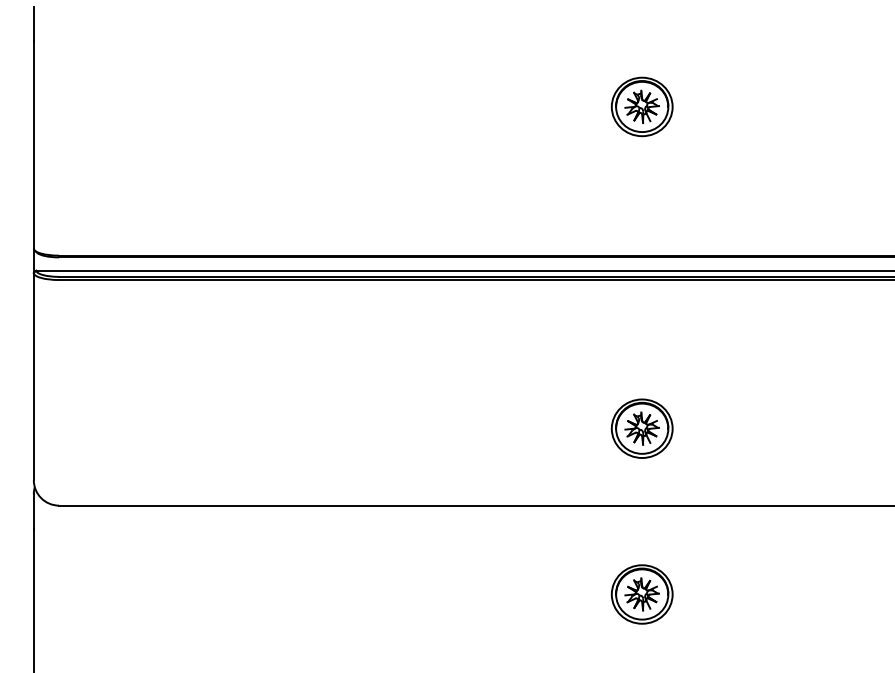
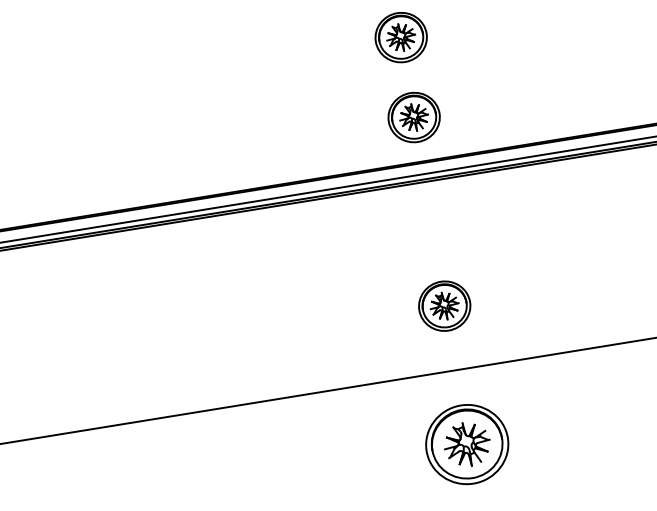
part: (641, 202) -> (413, 117), added
part: (641, 594) -> (466, 444), size x1.6

